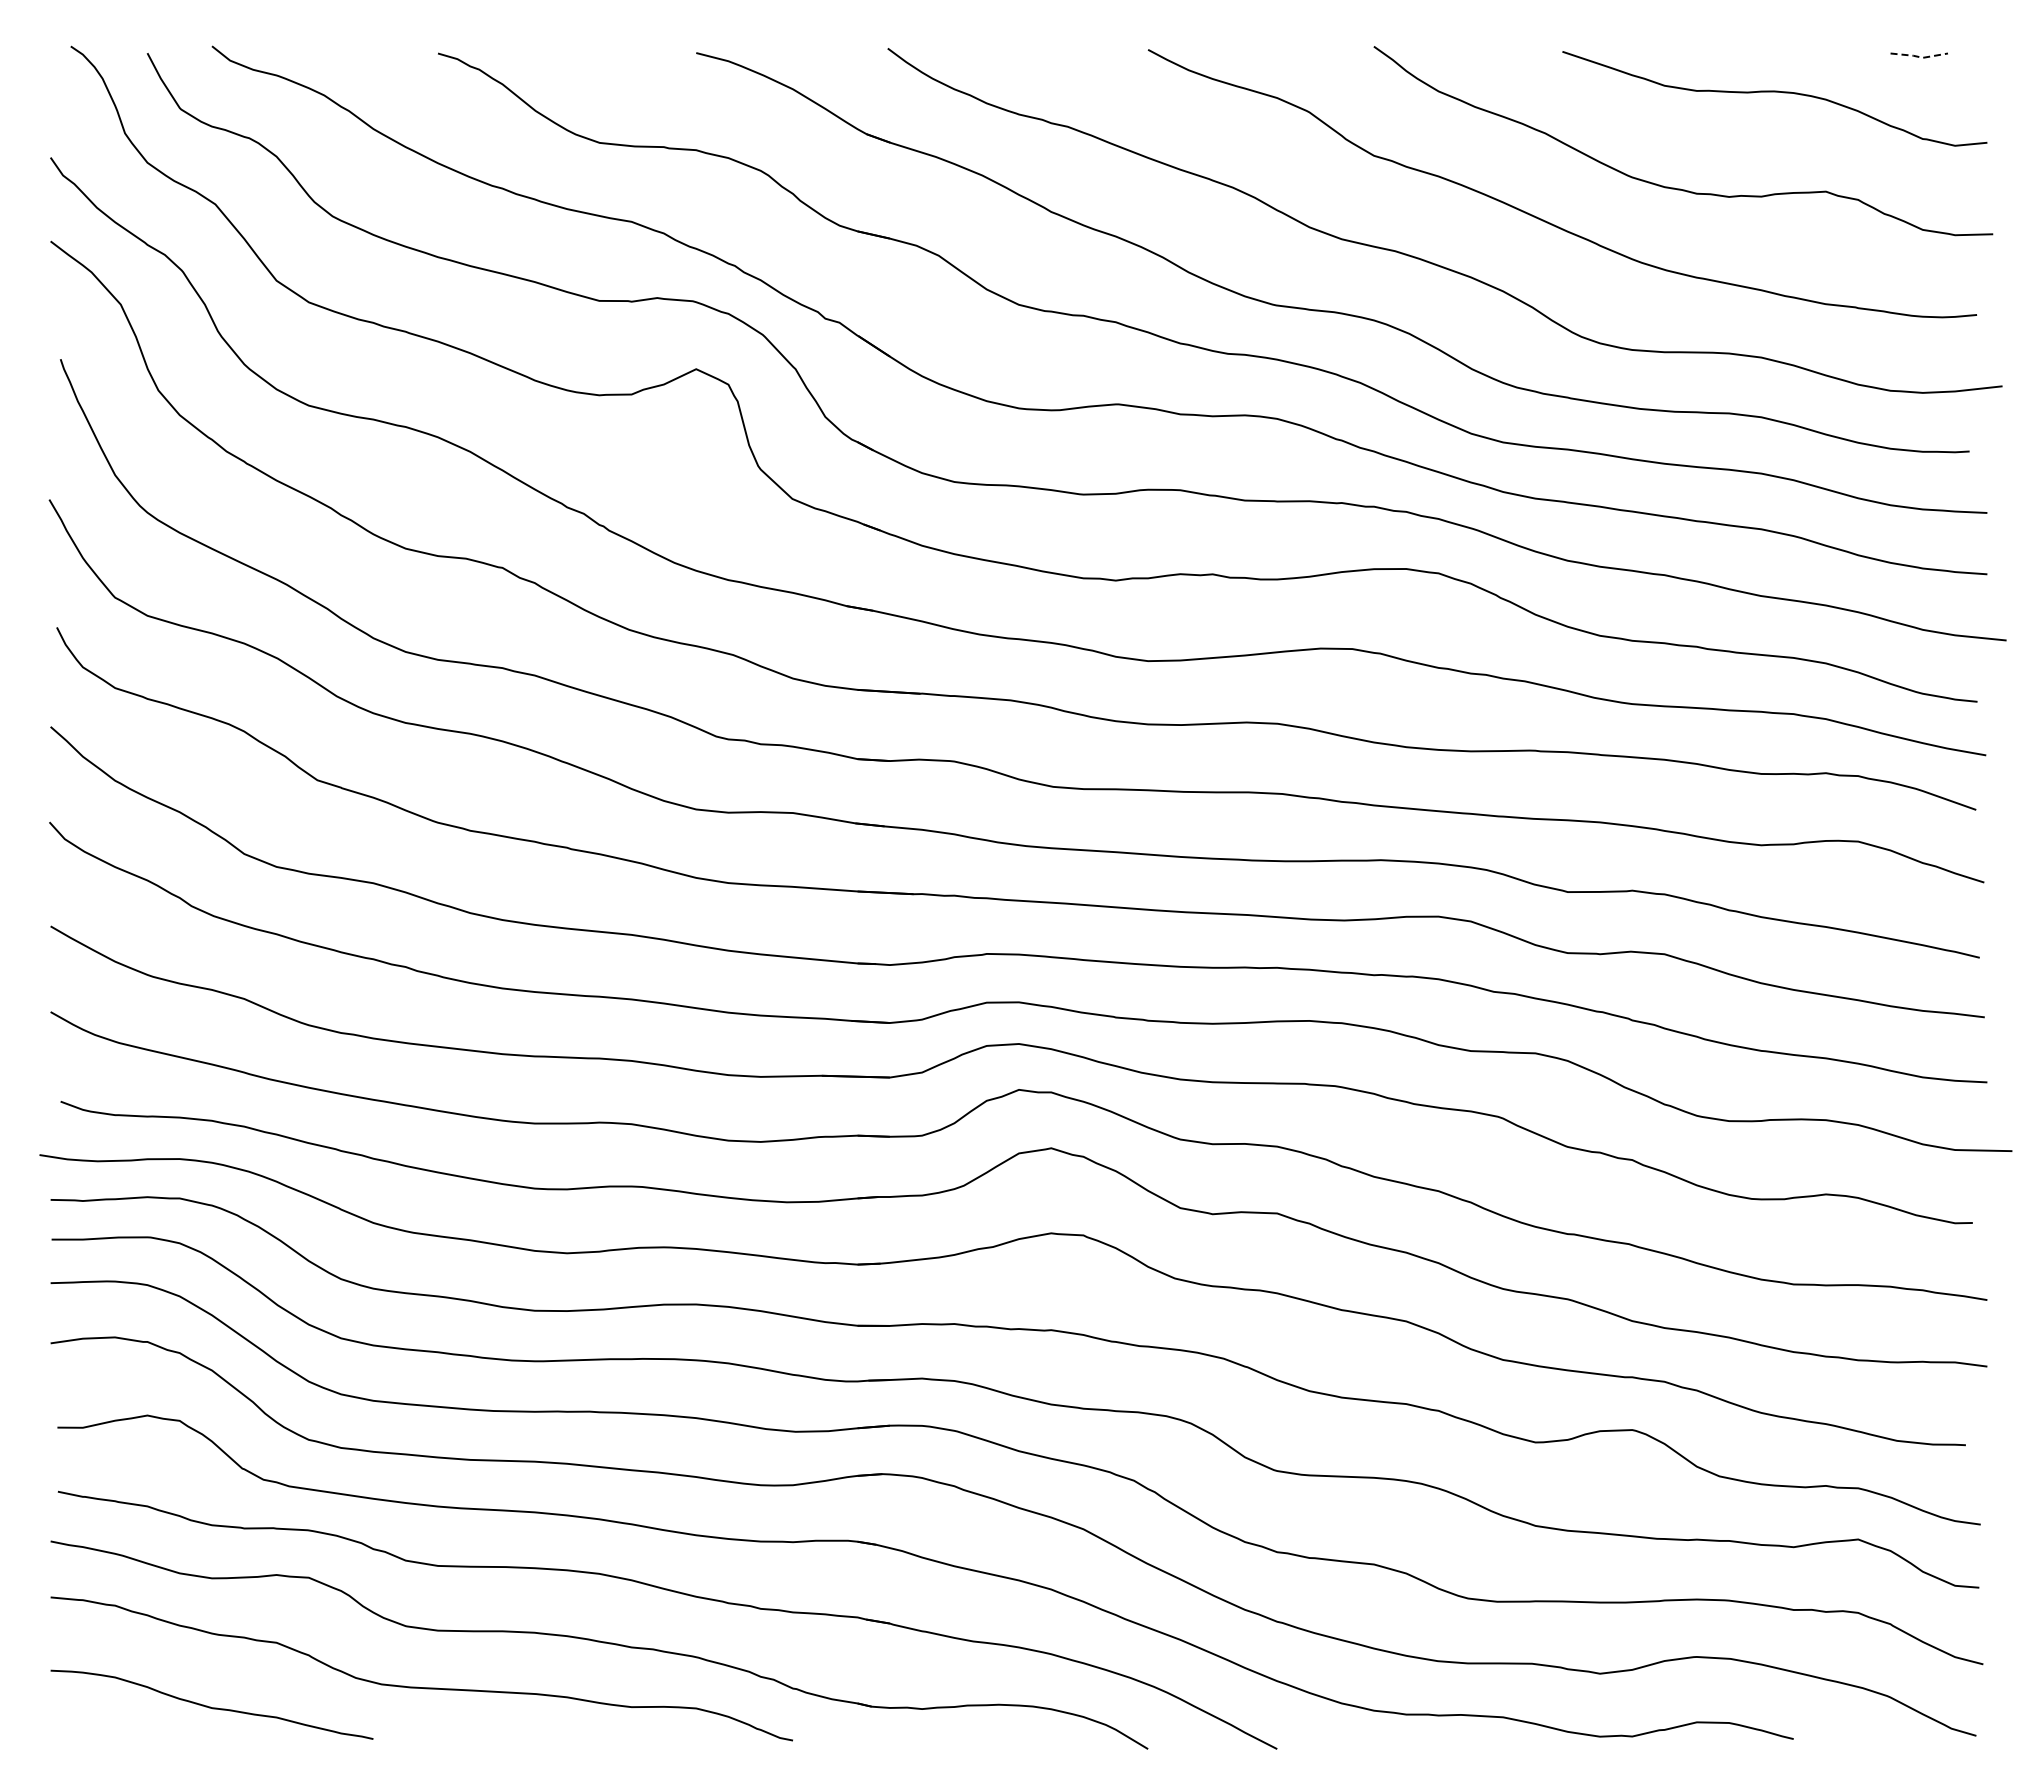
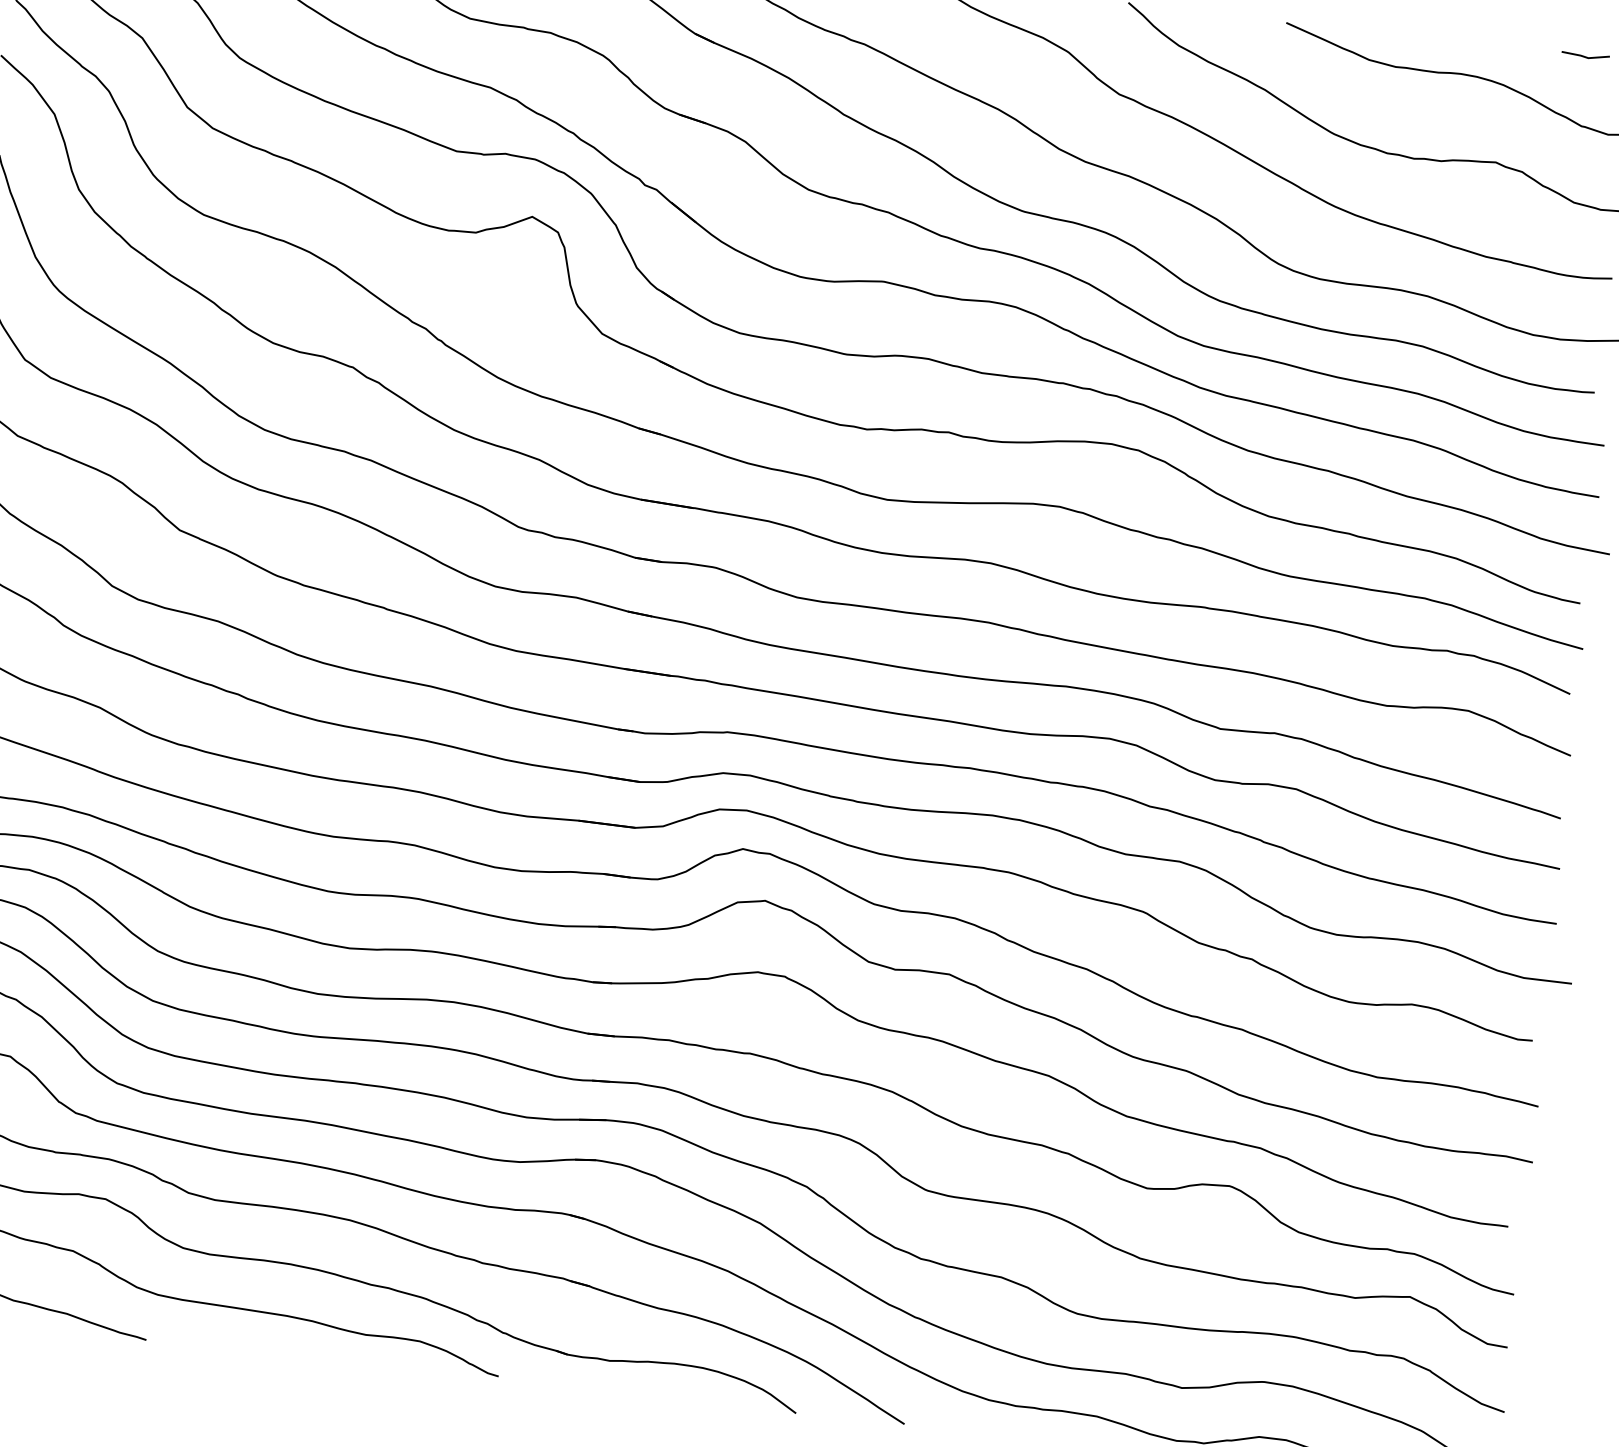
line: (1919, 57) -> (1585, 57), dashed -> solid

